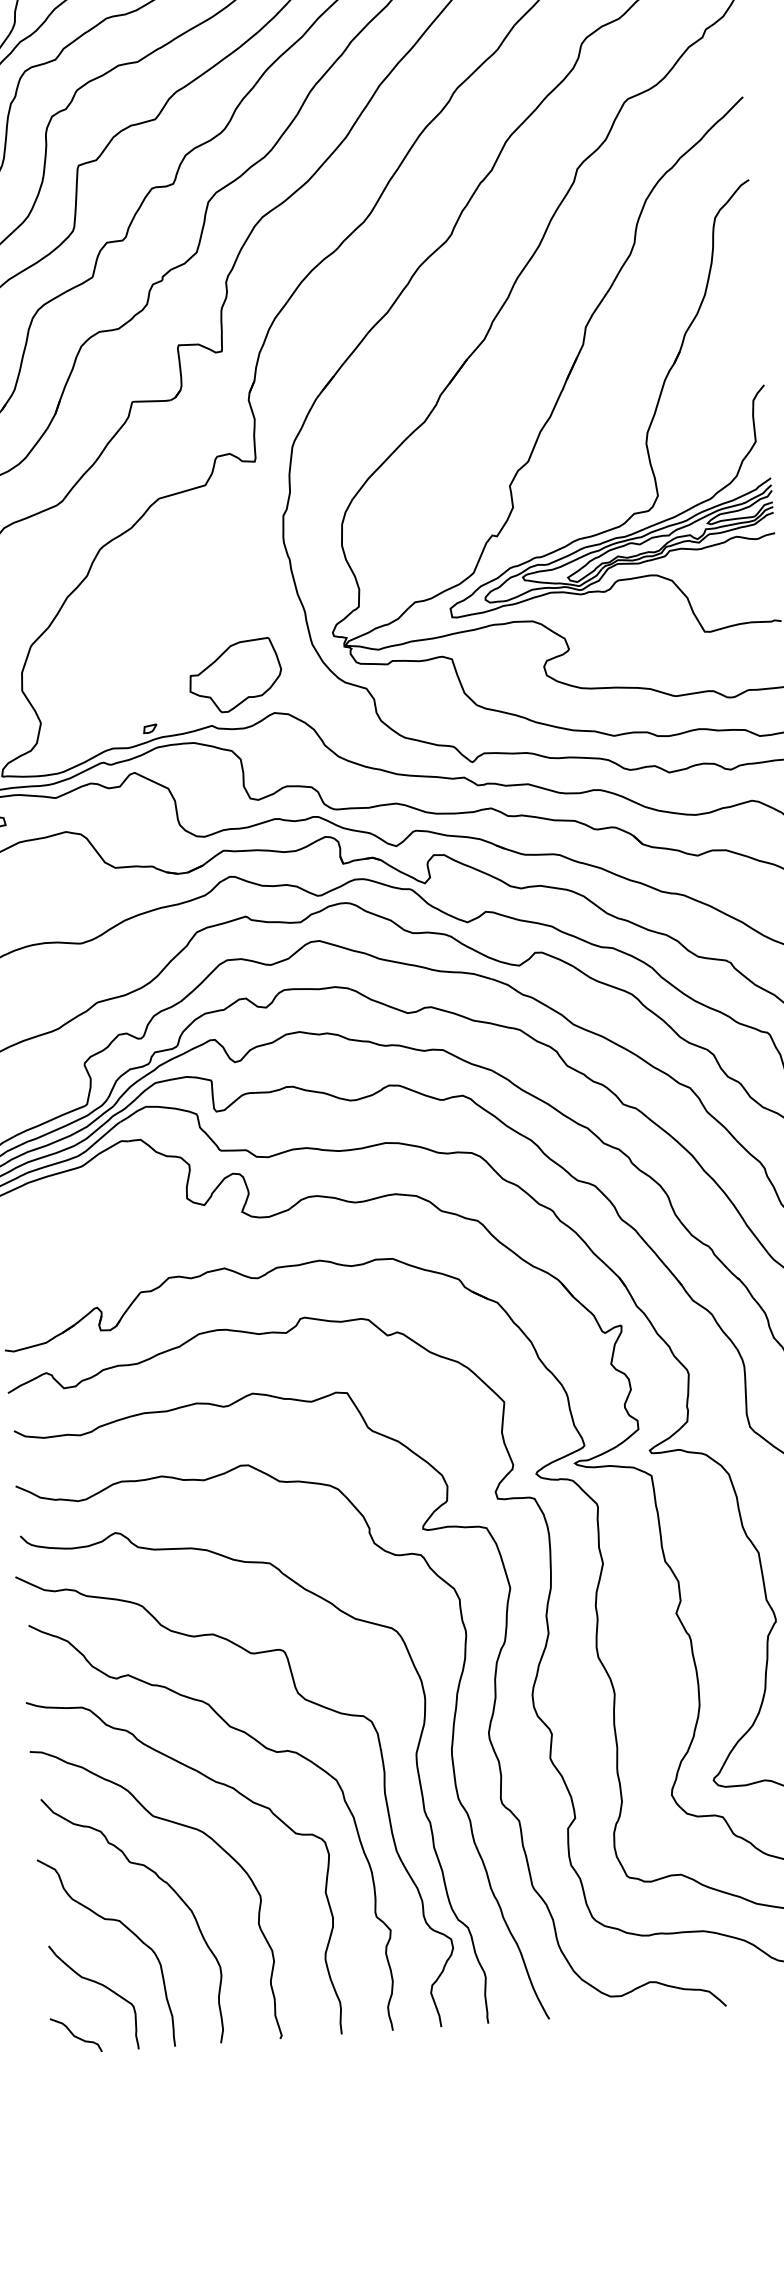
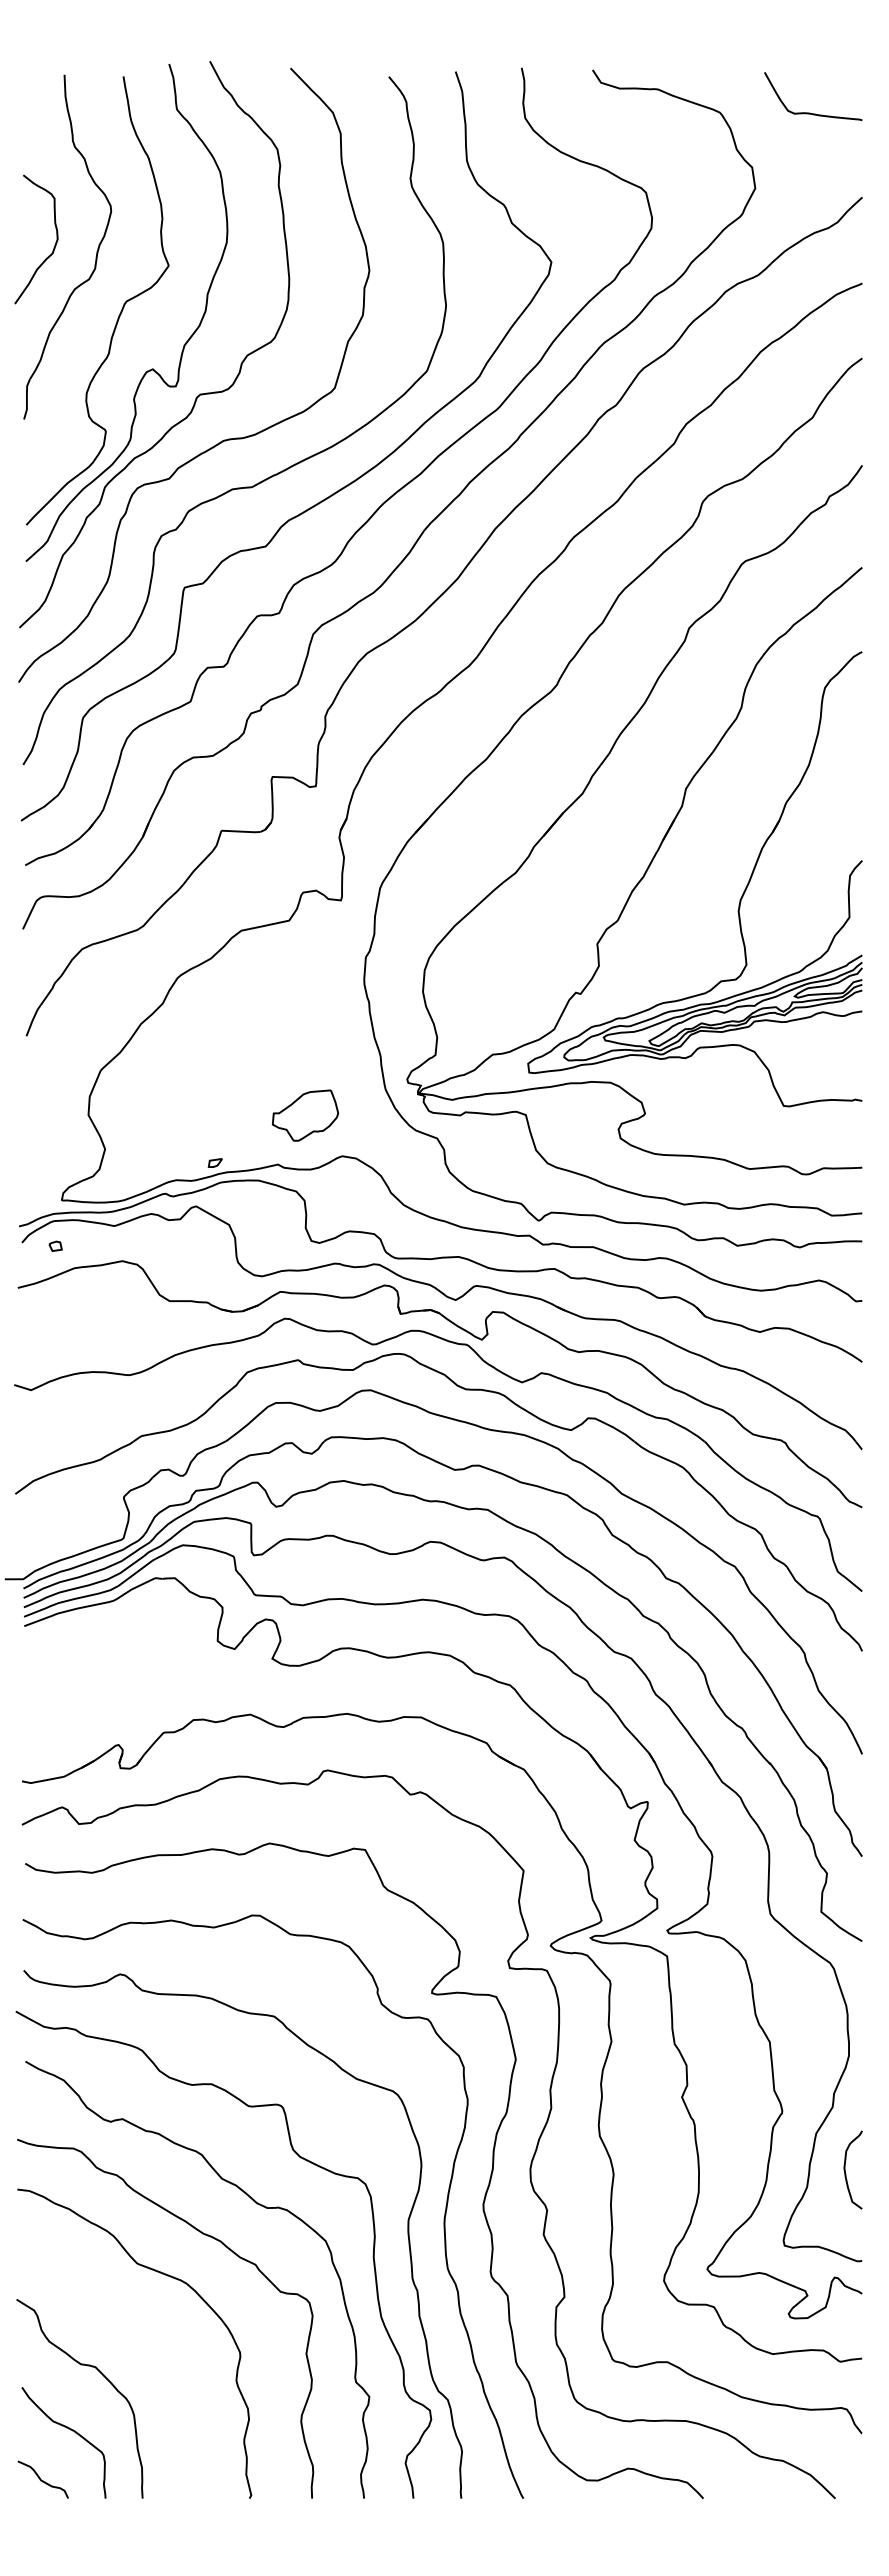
part: (235, 675) -> (305, 1115), size x0.7
curve: (159, 1879) -> (139, 2328), removed

